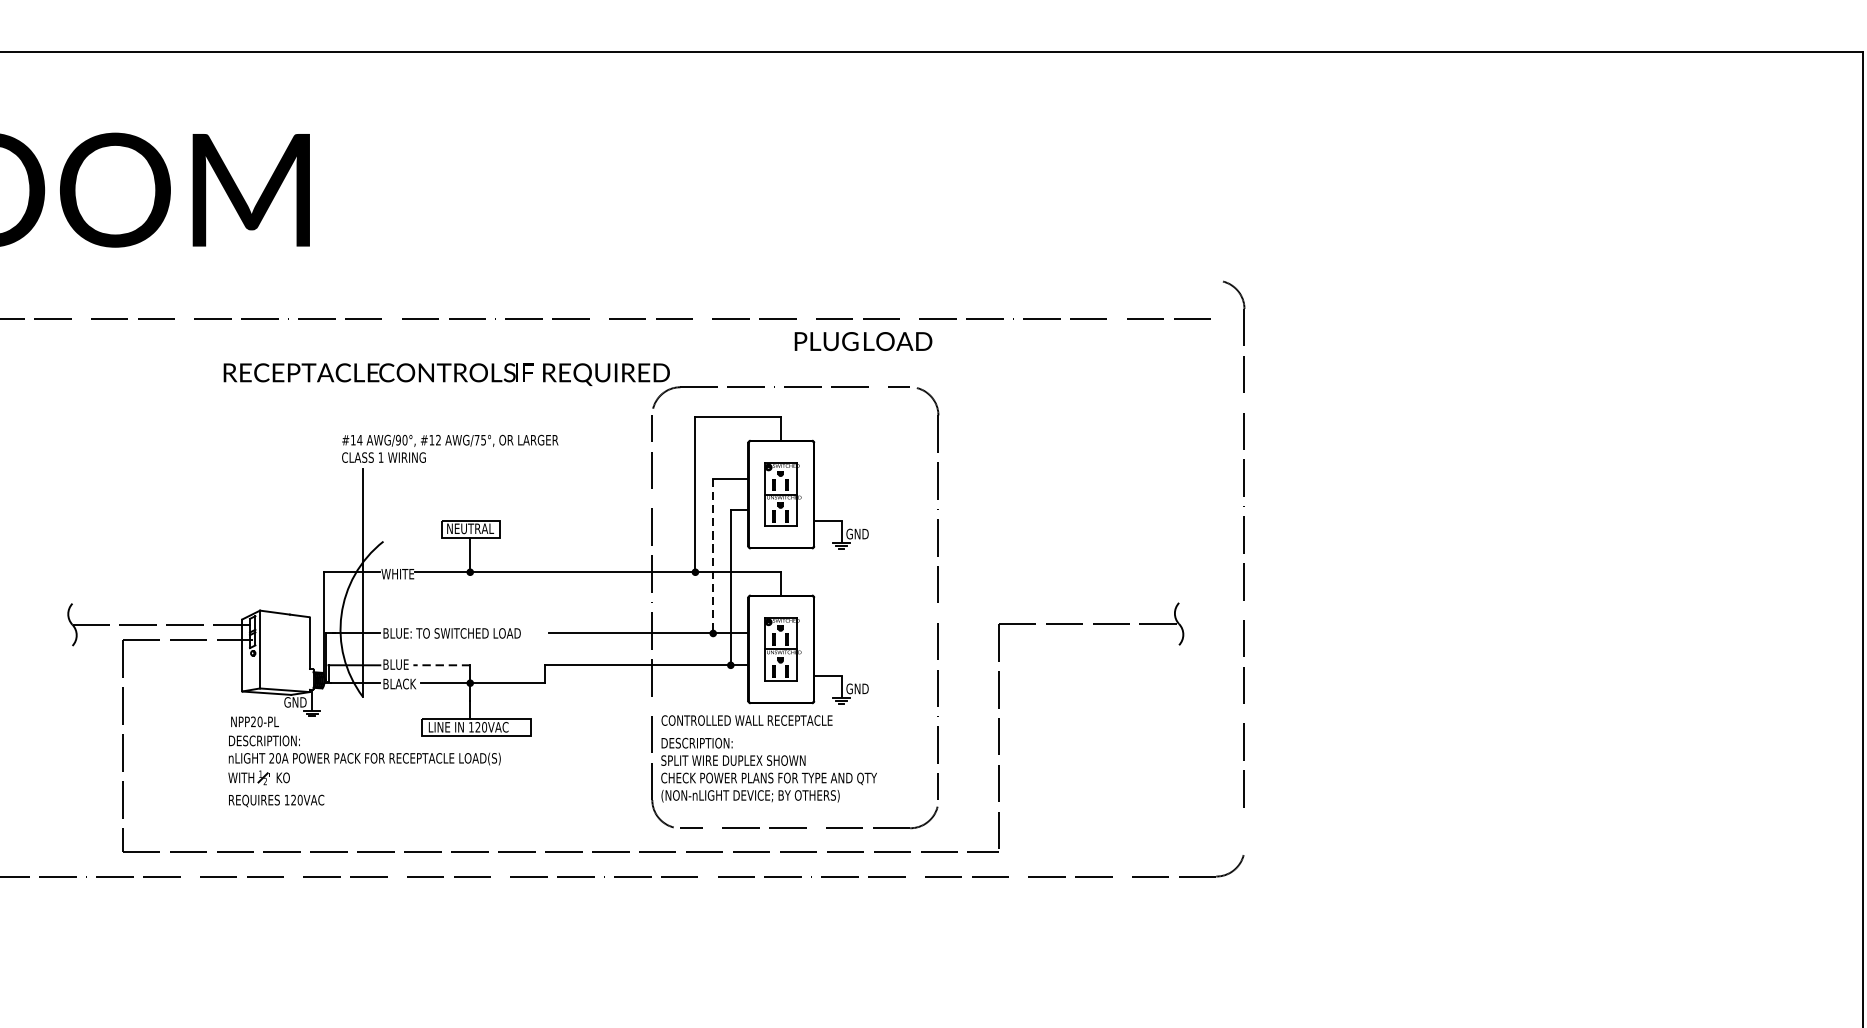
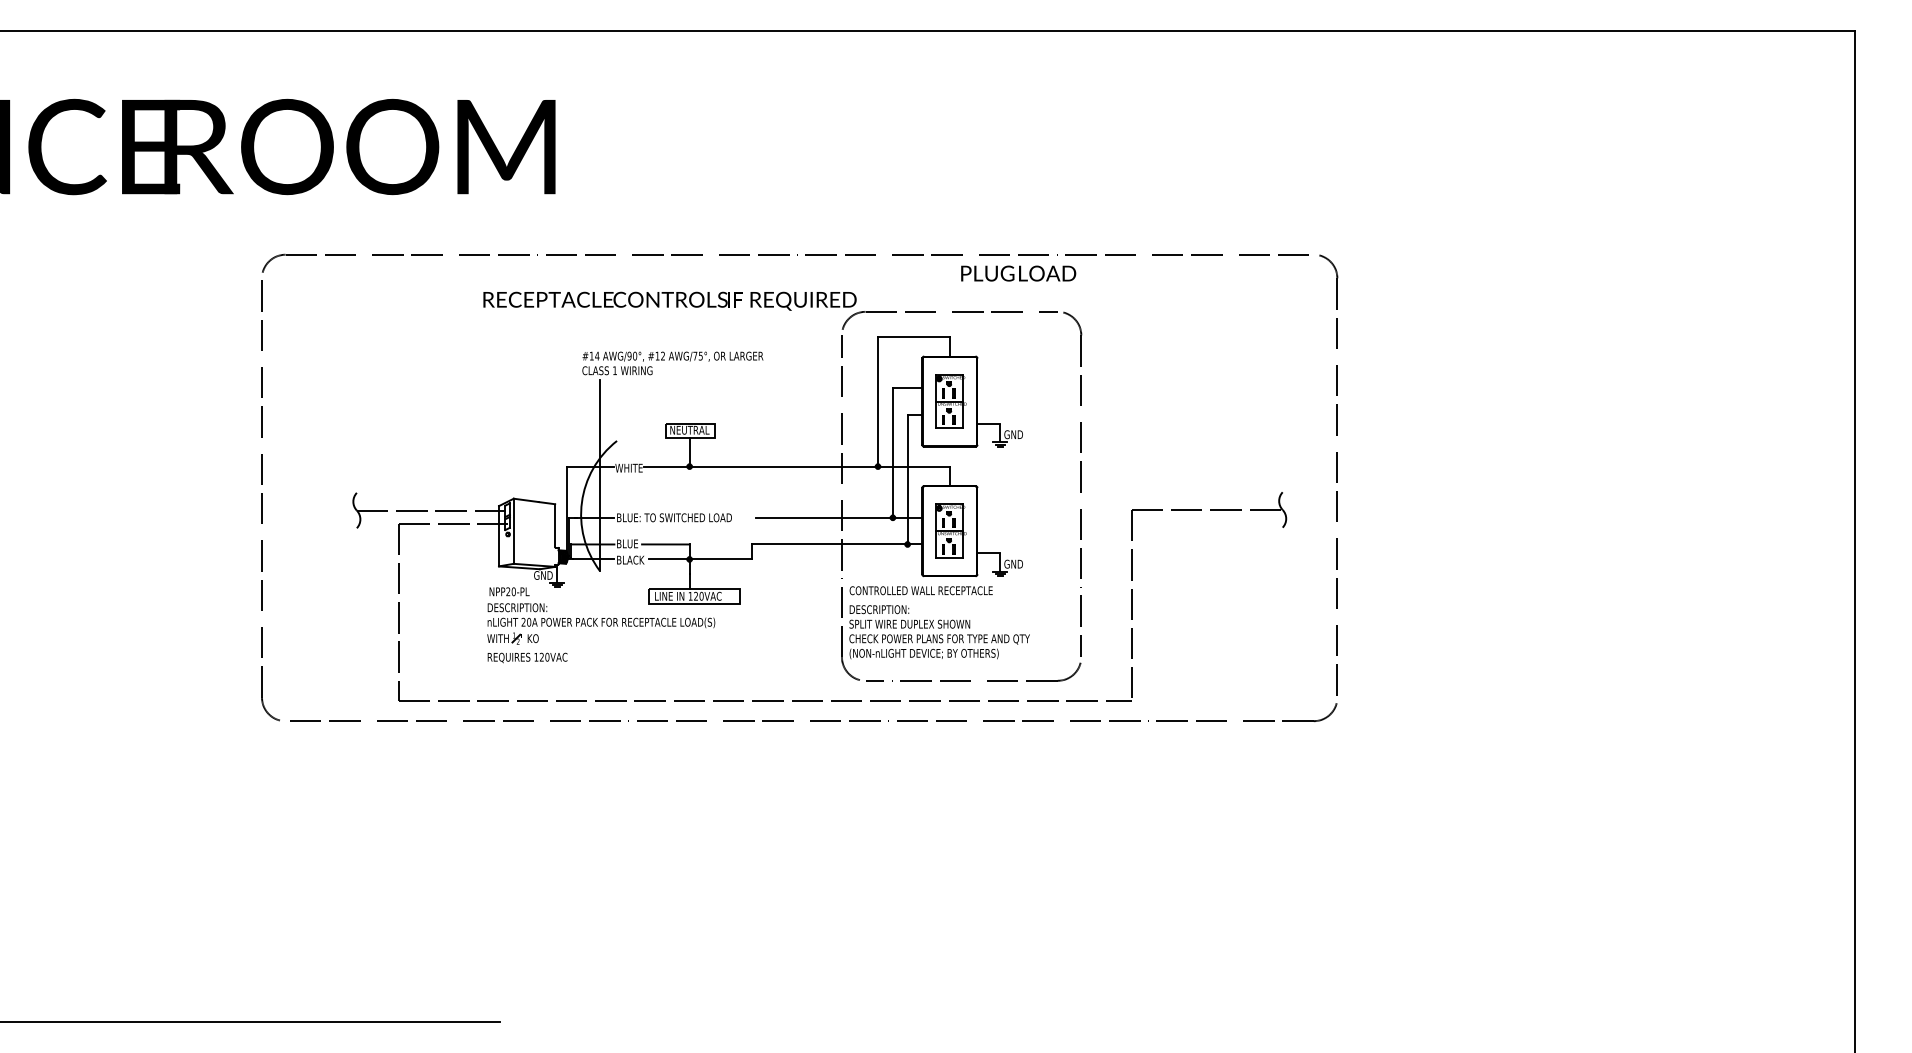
part: (1243, 543) -> (1336, 474), moved
line: (712, 556) -> (892, 453), dashed -> solid
line: (441, 665) -> (665, 544), dashed -> solid

